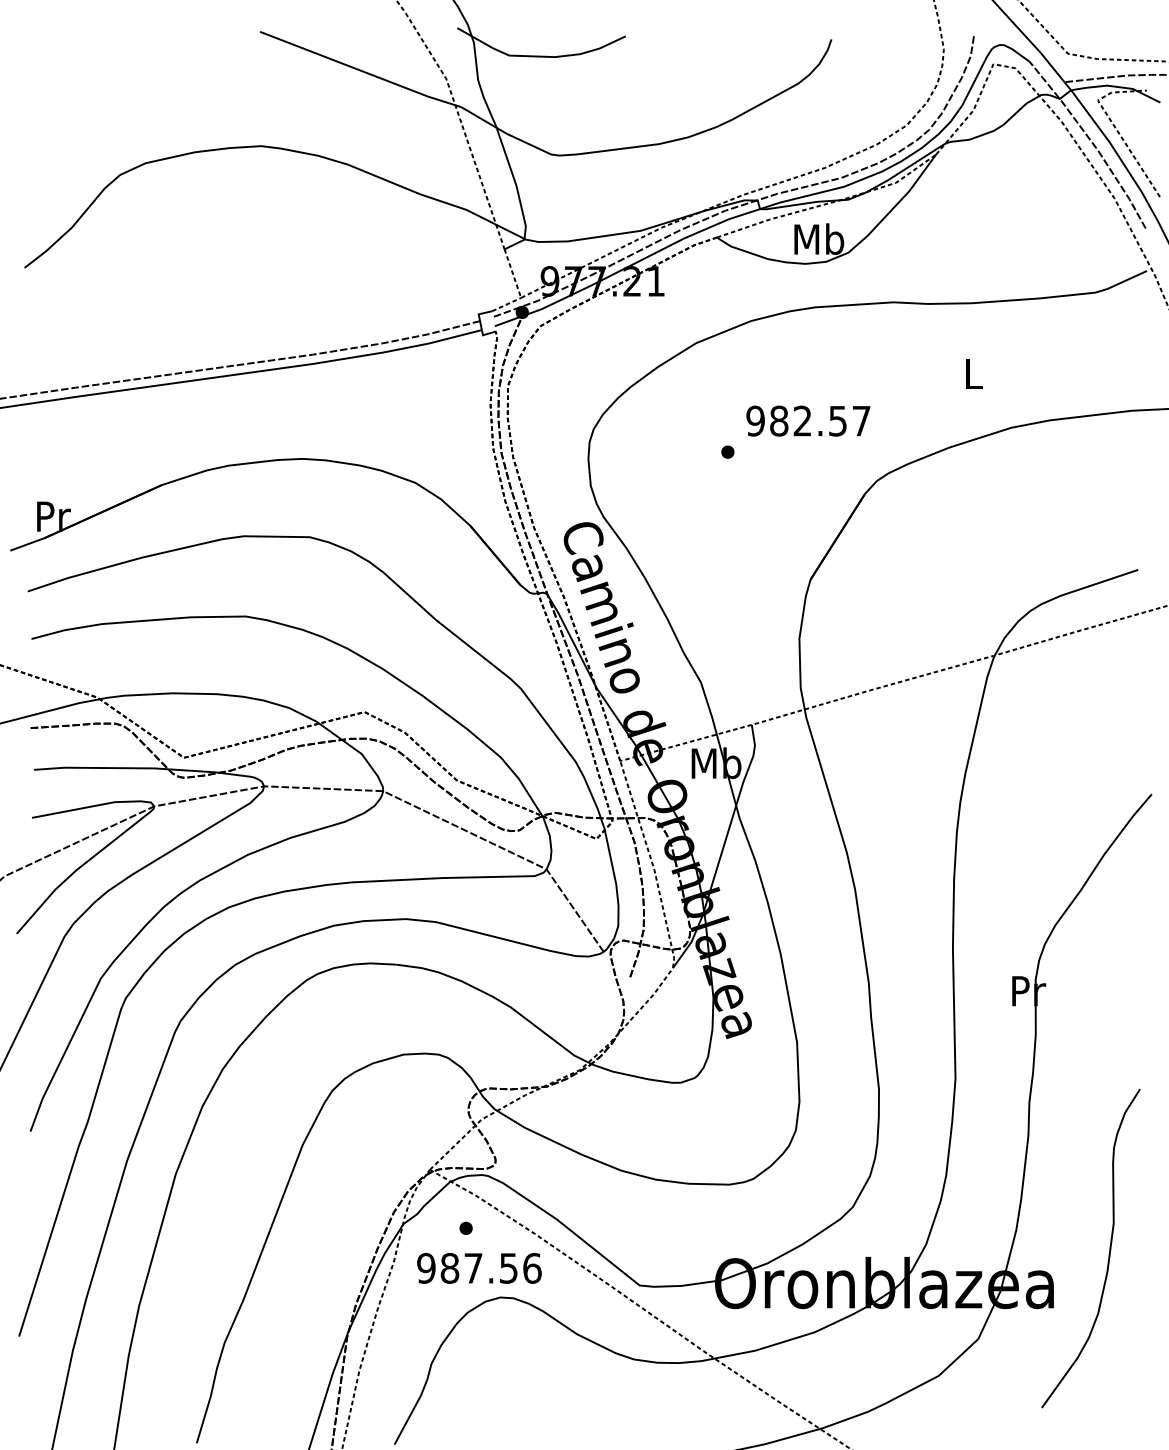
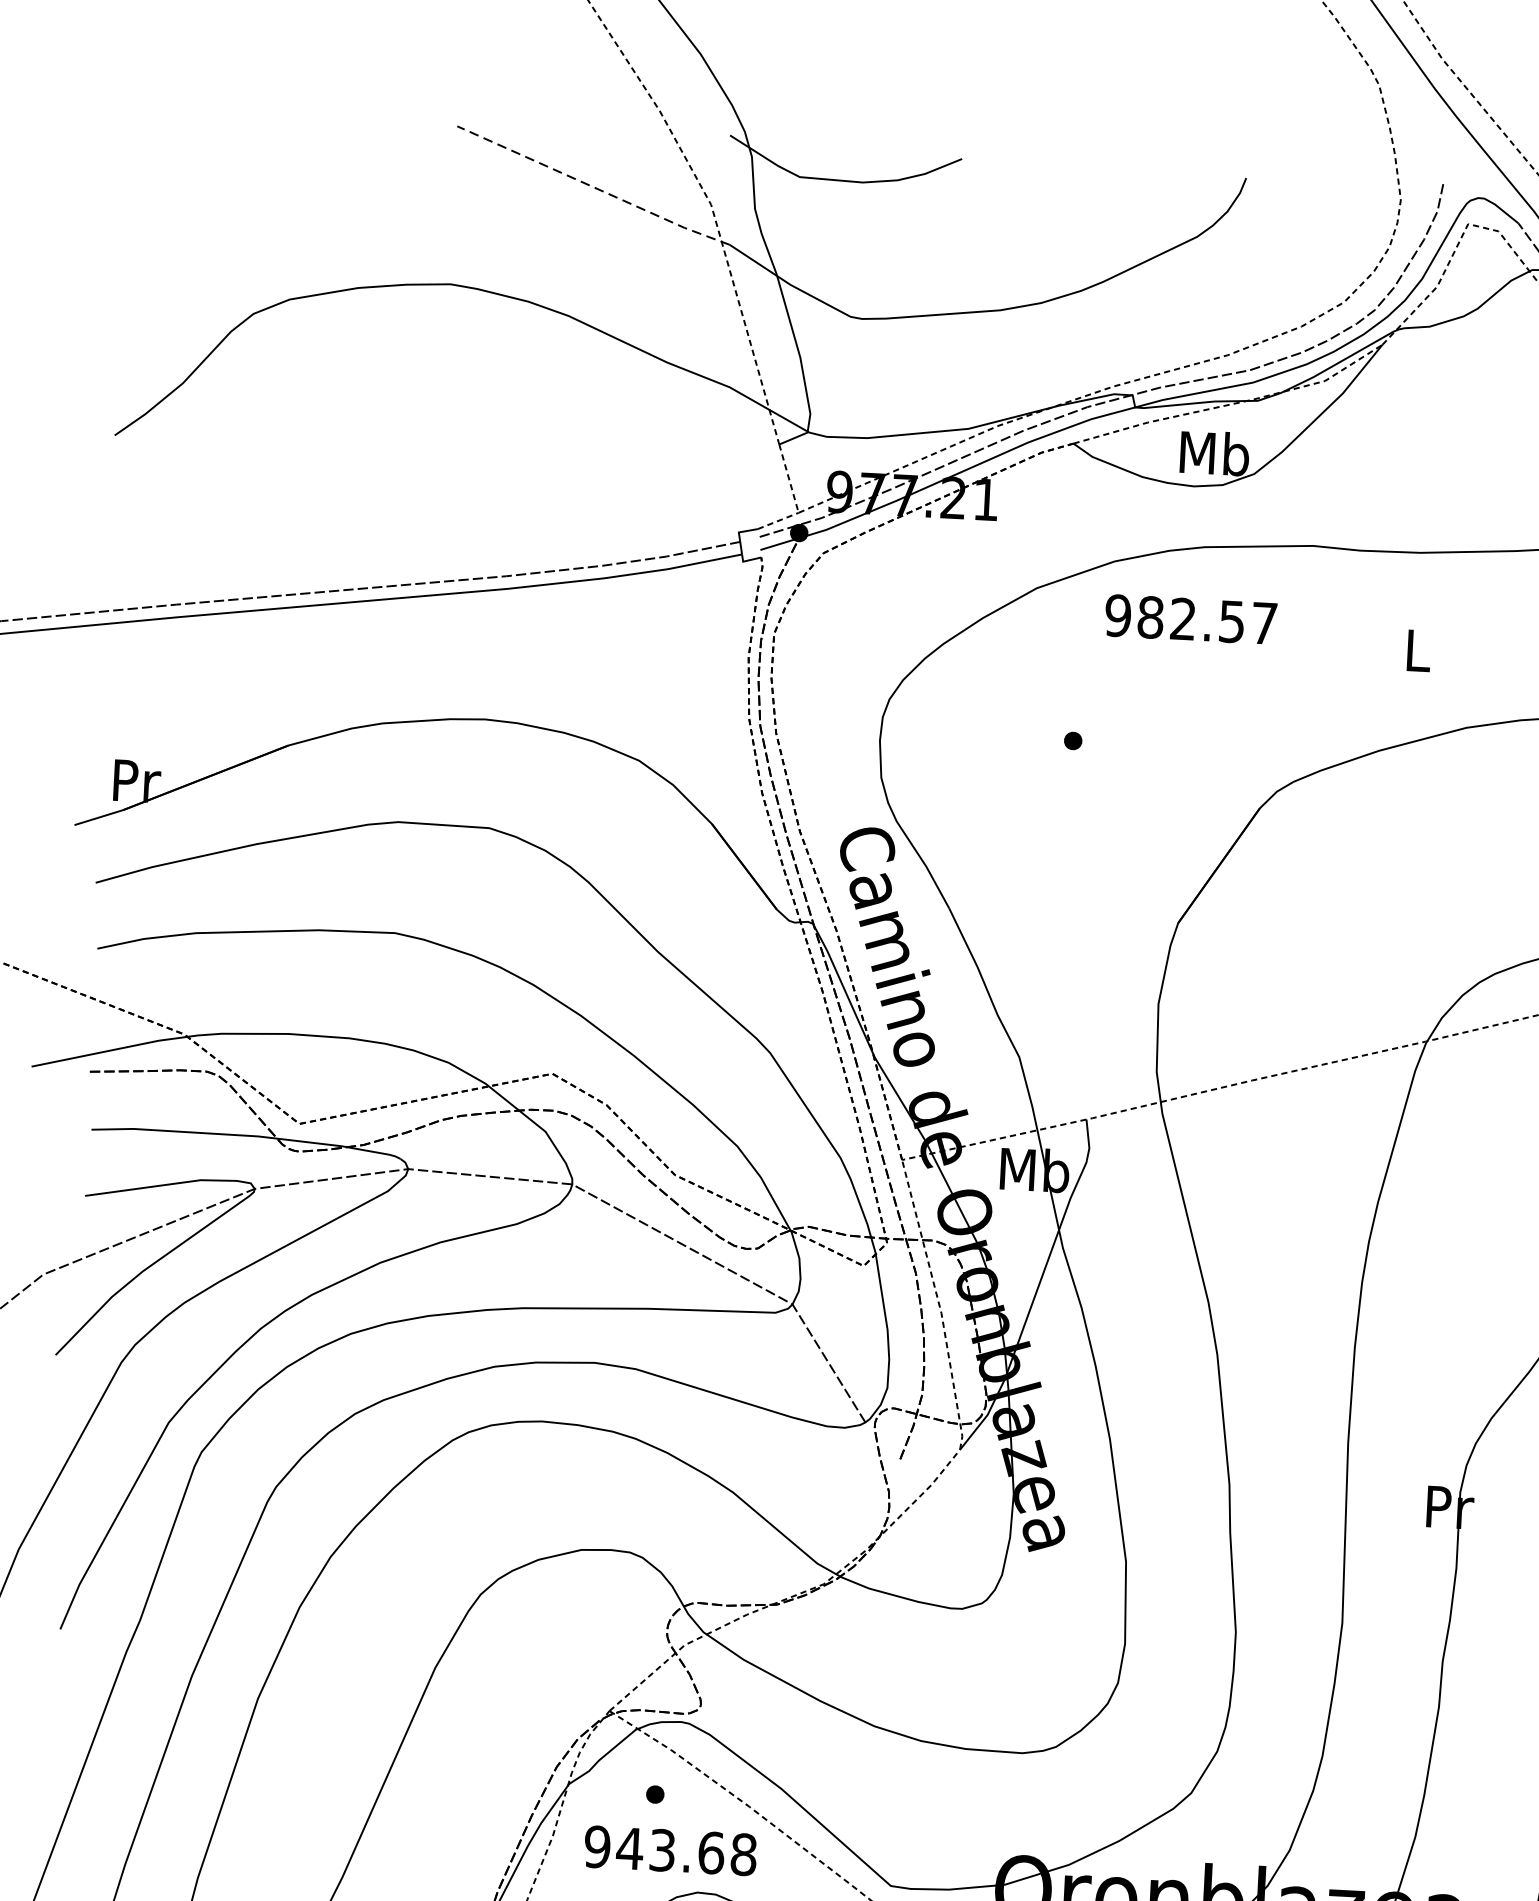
line: (360, 70) -> (593, 186), solid -> dashed
text: (808, 420) -> (1191, 618), moved
text: (490, 1267) -> (686, 1850), 987.56 -> 943.68

